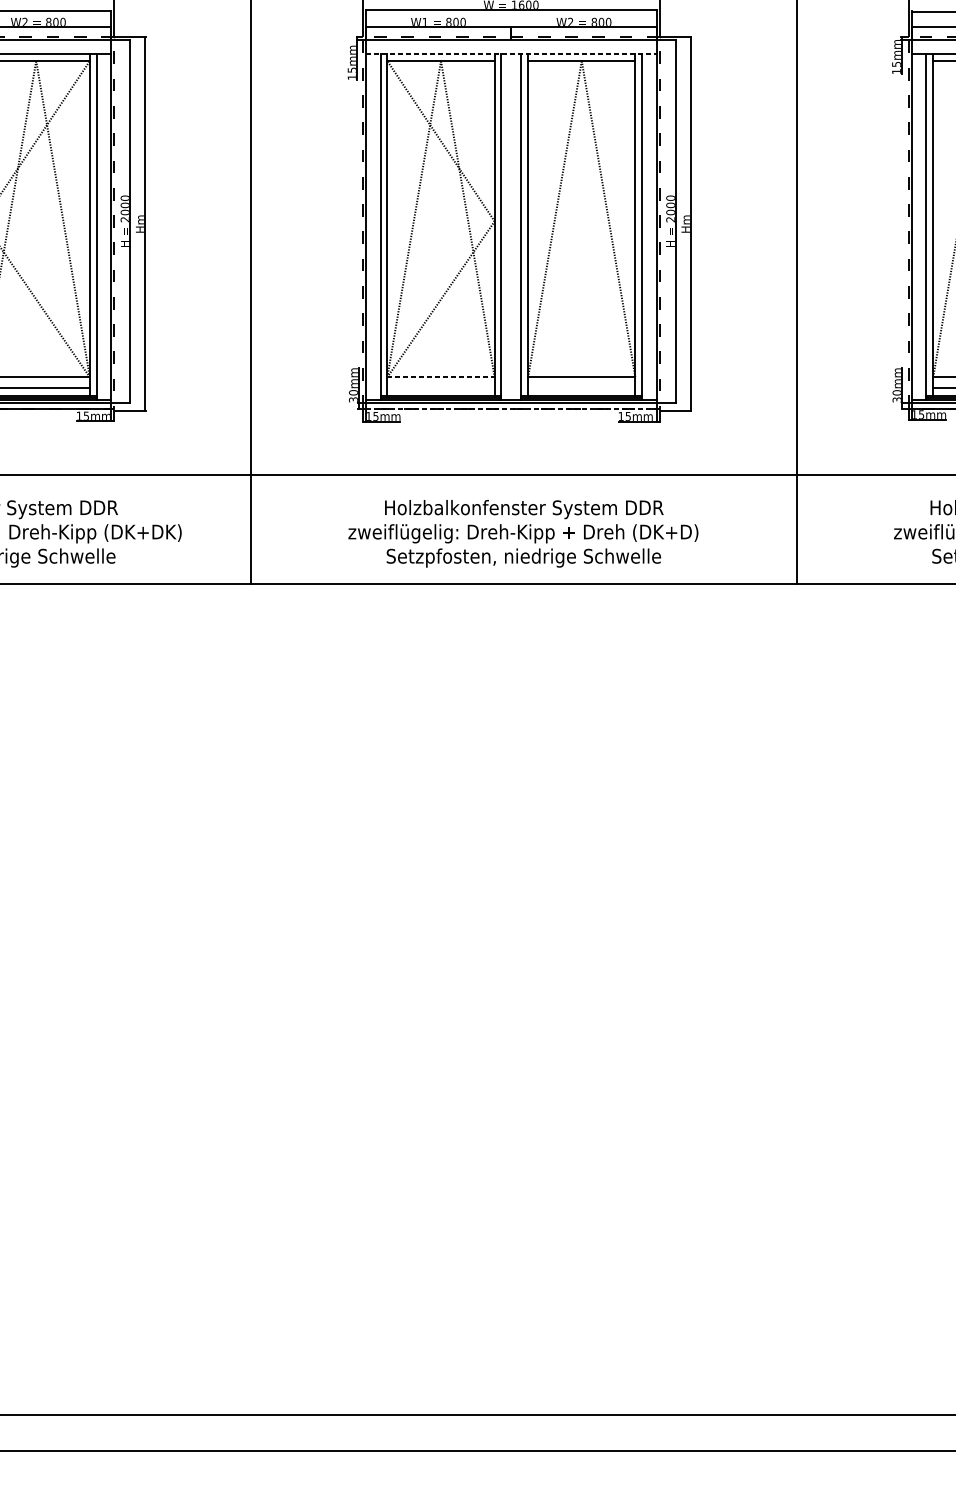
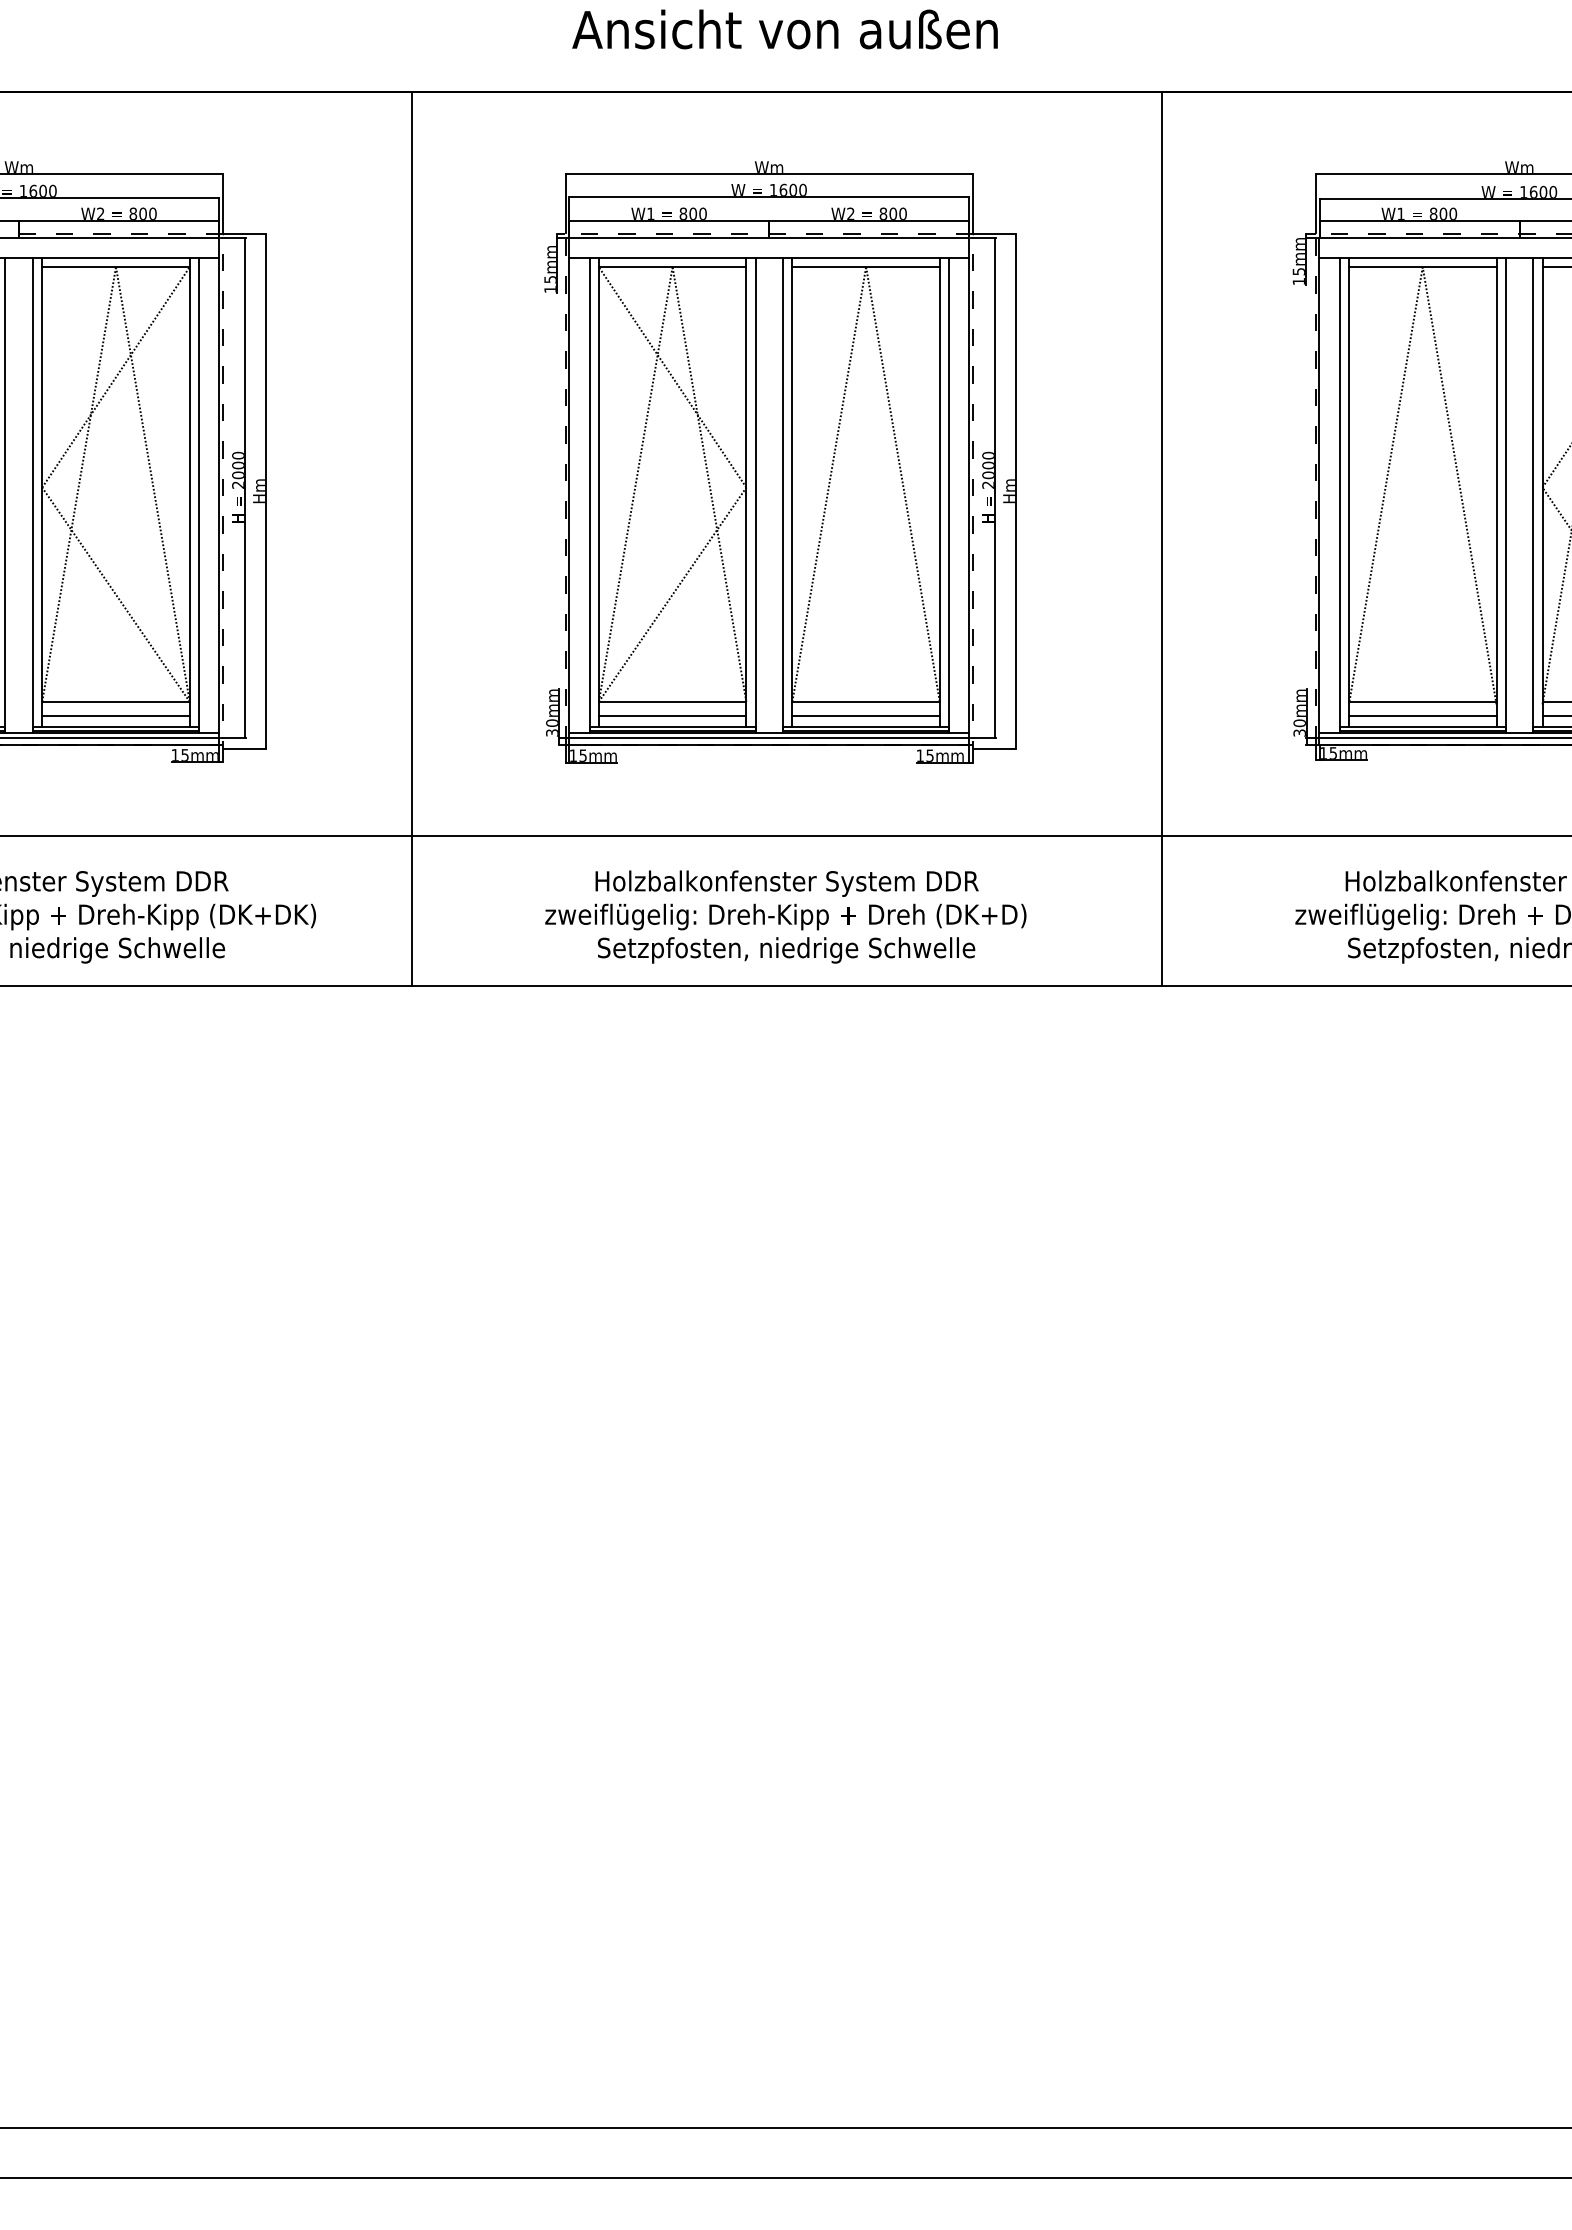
line: (511, 54) -> (769, 257), dashed -> solid
line: (440, 377) -> (672, 701), dashed -> solid
line: (440, 387) -> (672, 715), added
line: (581, 387) -> (865, 715), added
line: (511, 409) -> (769, 745), dashed -> solid

